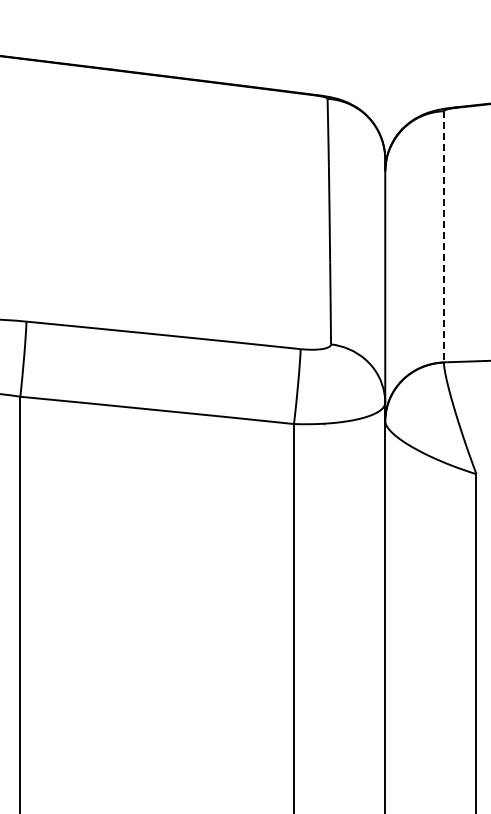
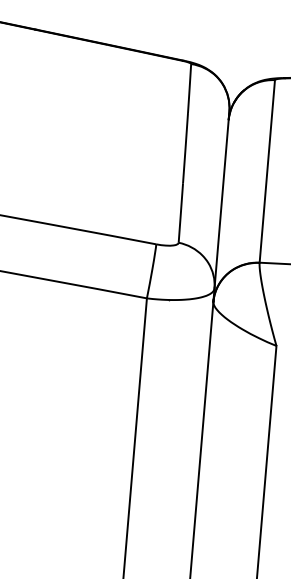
line: (443, 236) -> (267, 171), dashed -> solid

